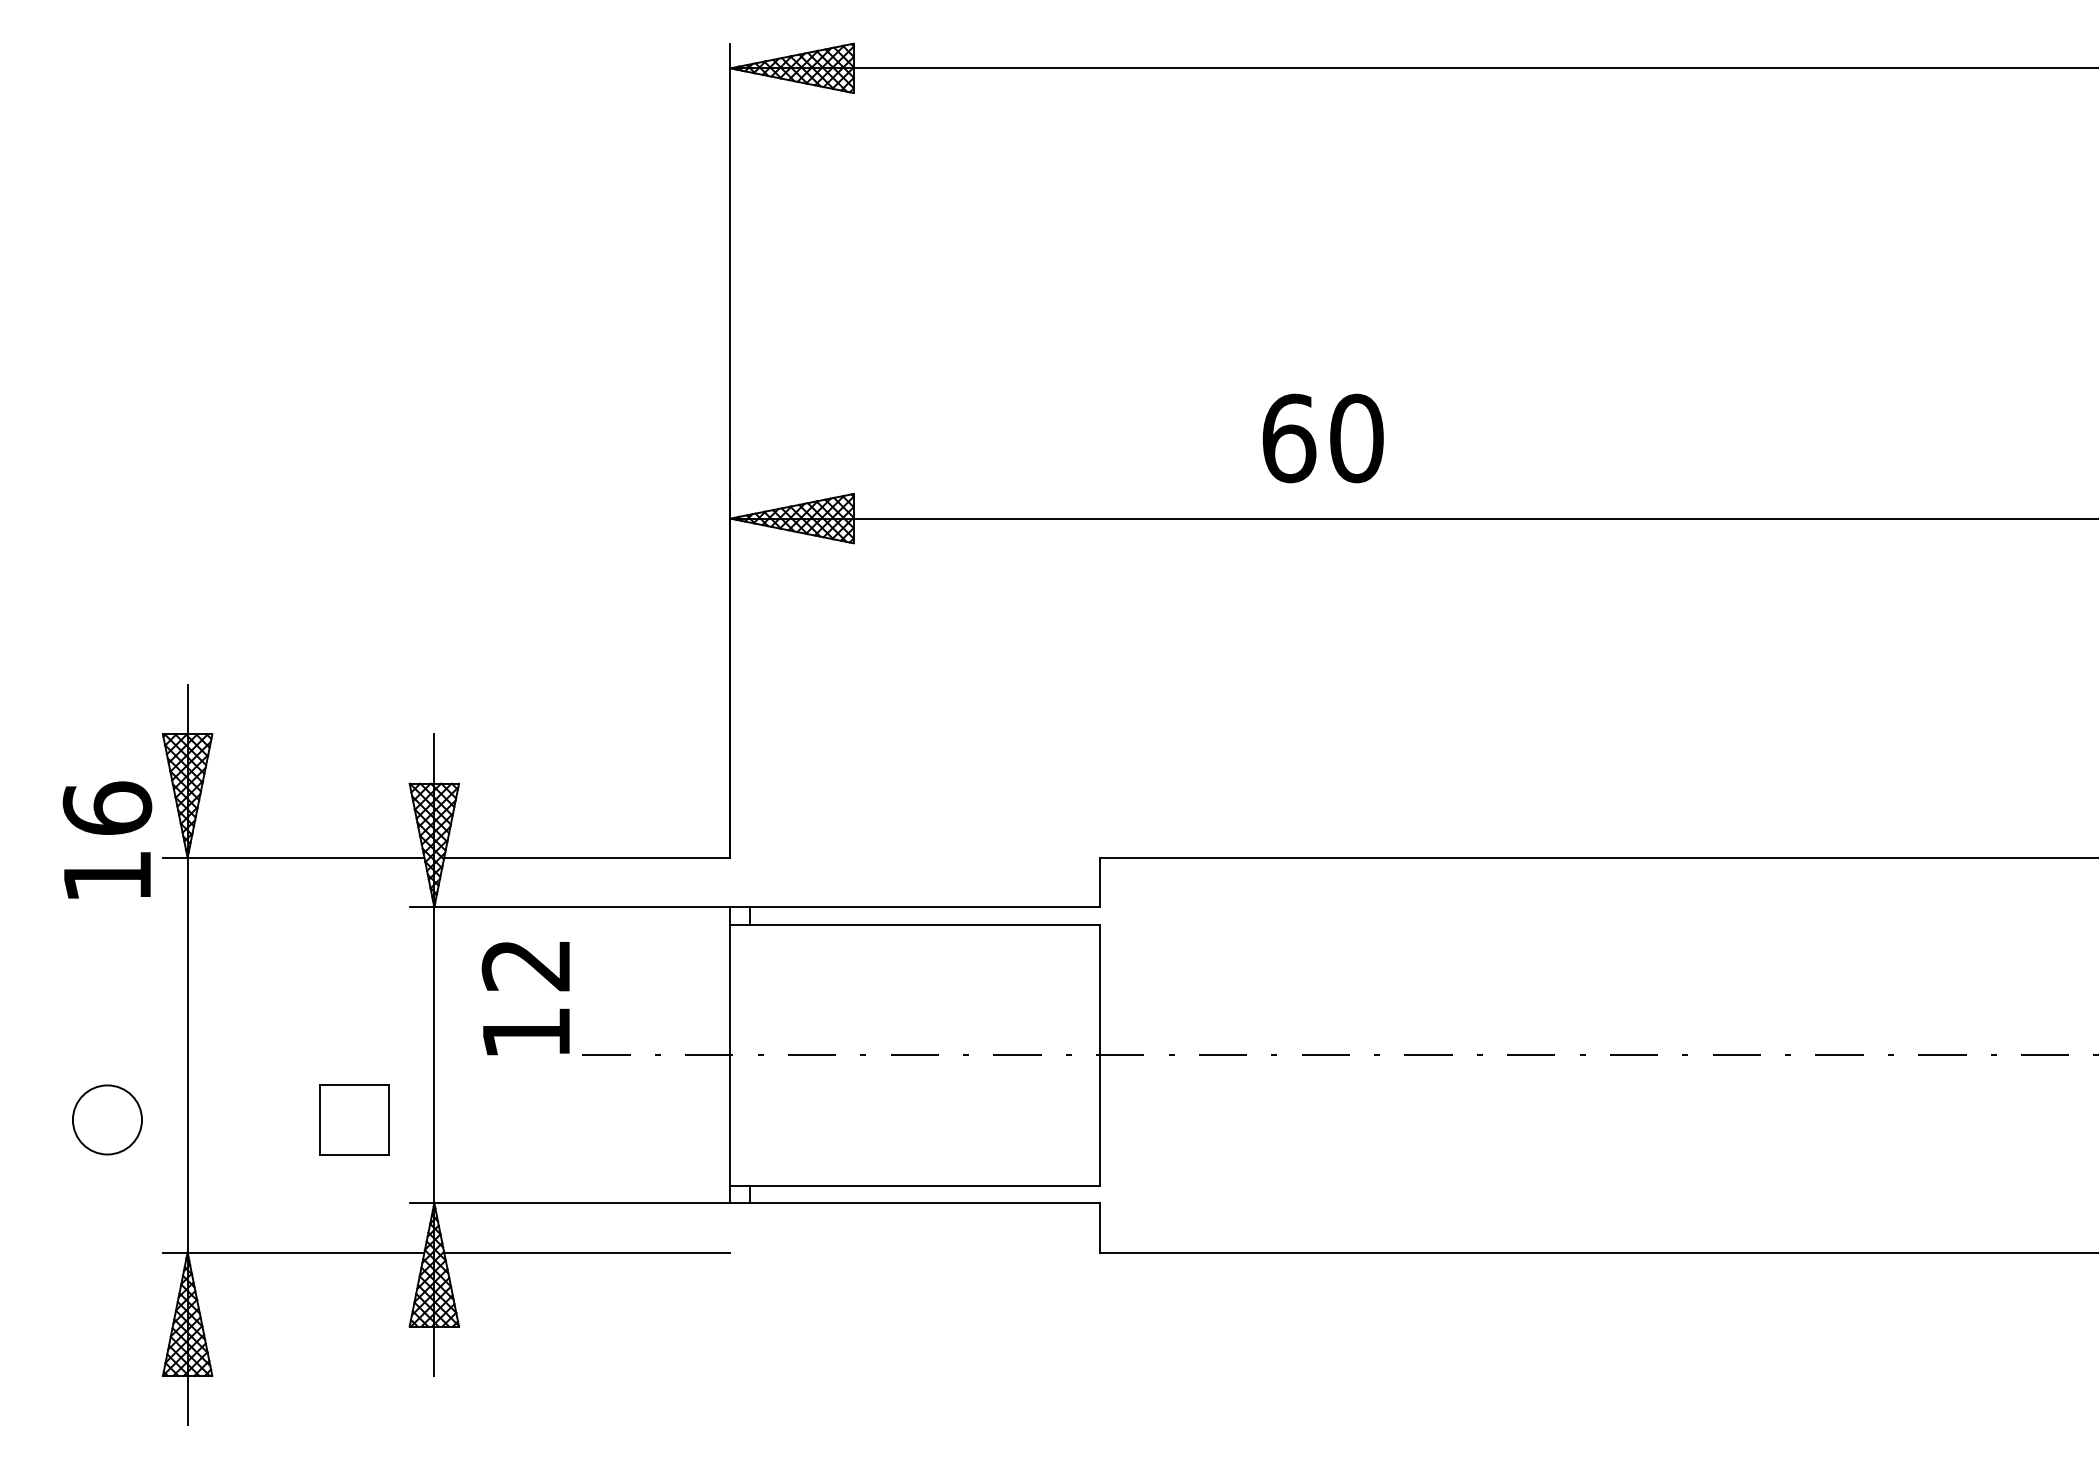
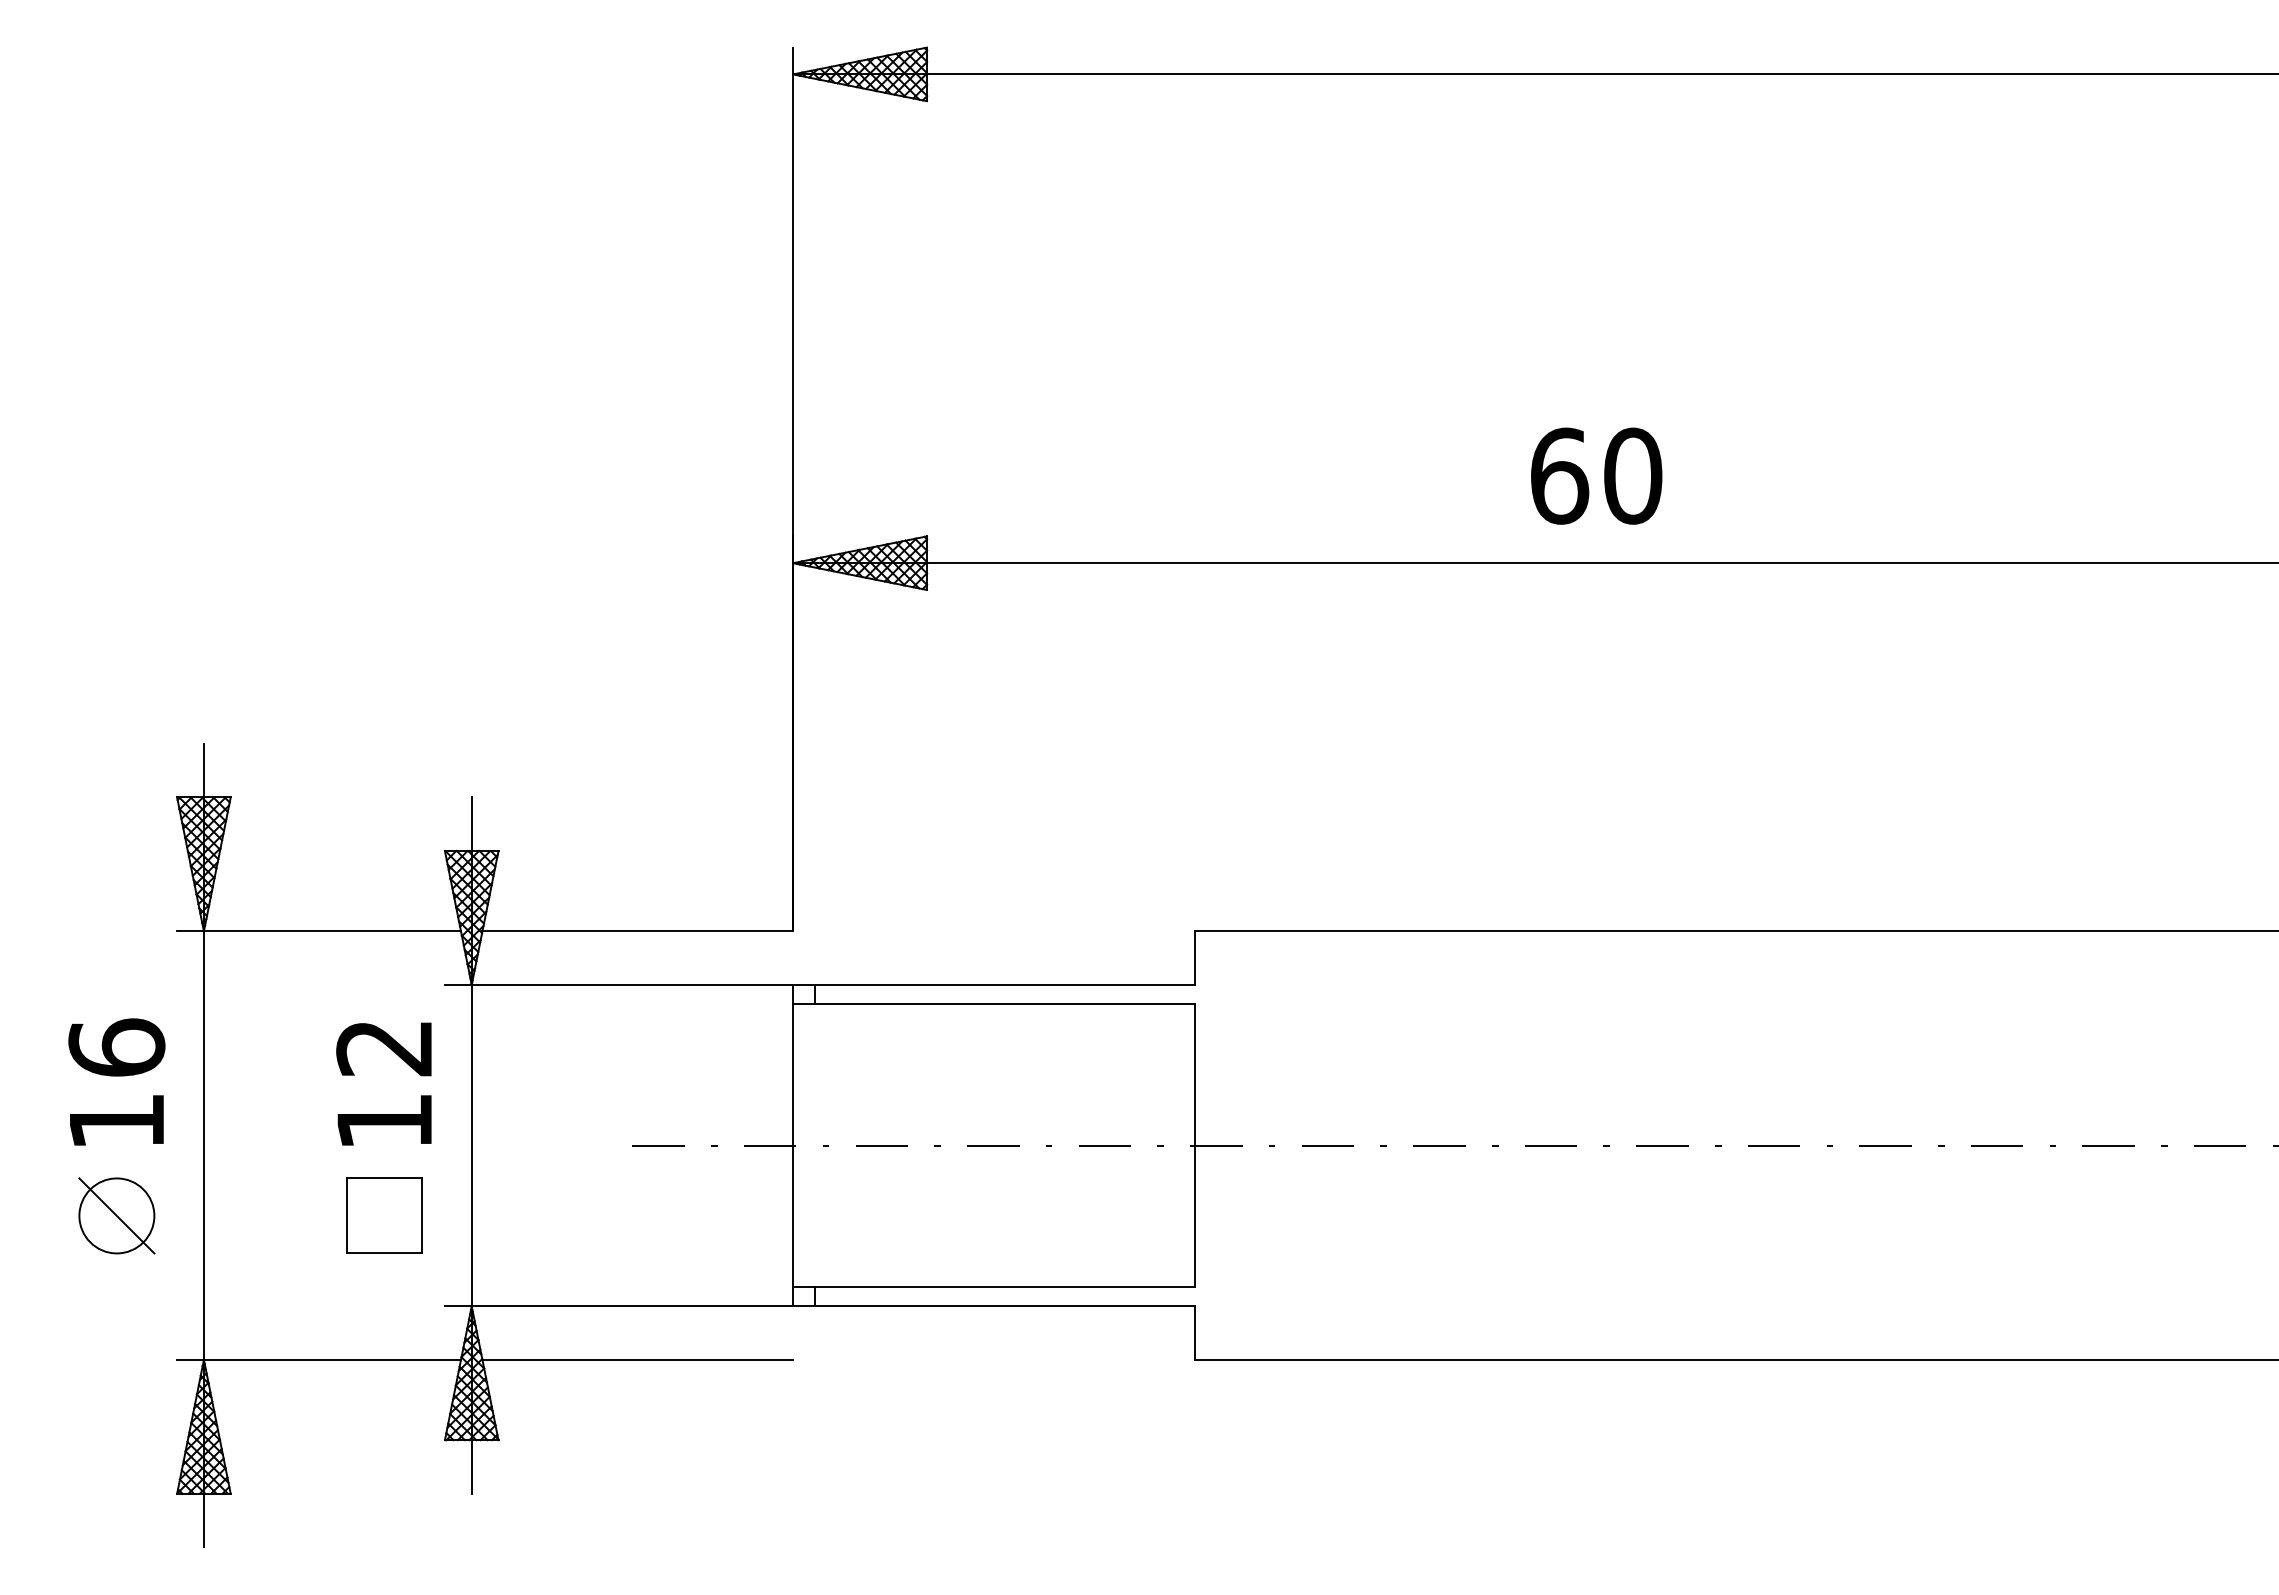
text: (1323, 437) -> (1596, 475), moved
text: (107, 839) -> (116, 1081), moved
text: (525, 997) -> (383, 1083), moved
line: (107, 1119) -> (116, 1215), added

